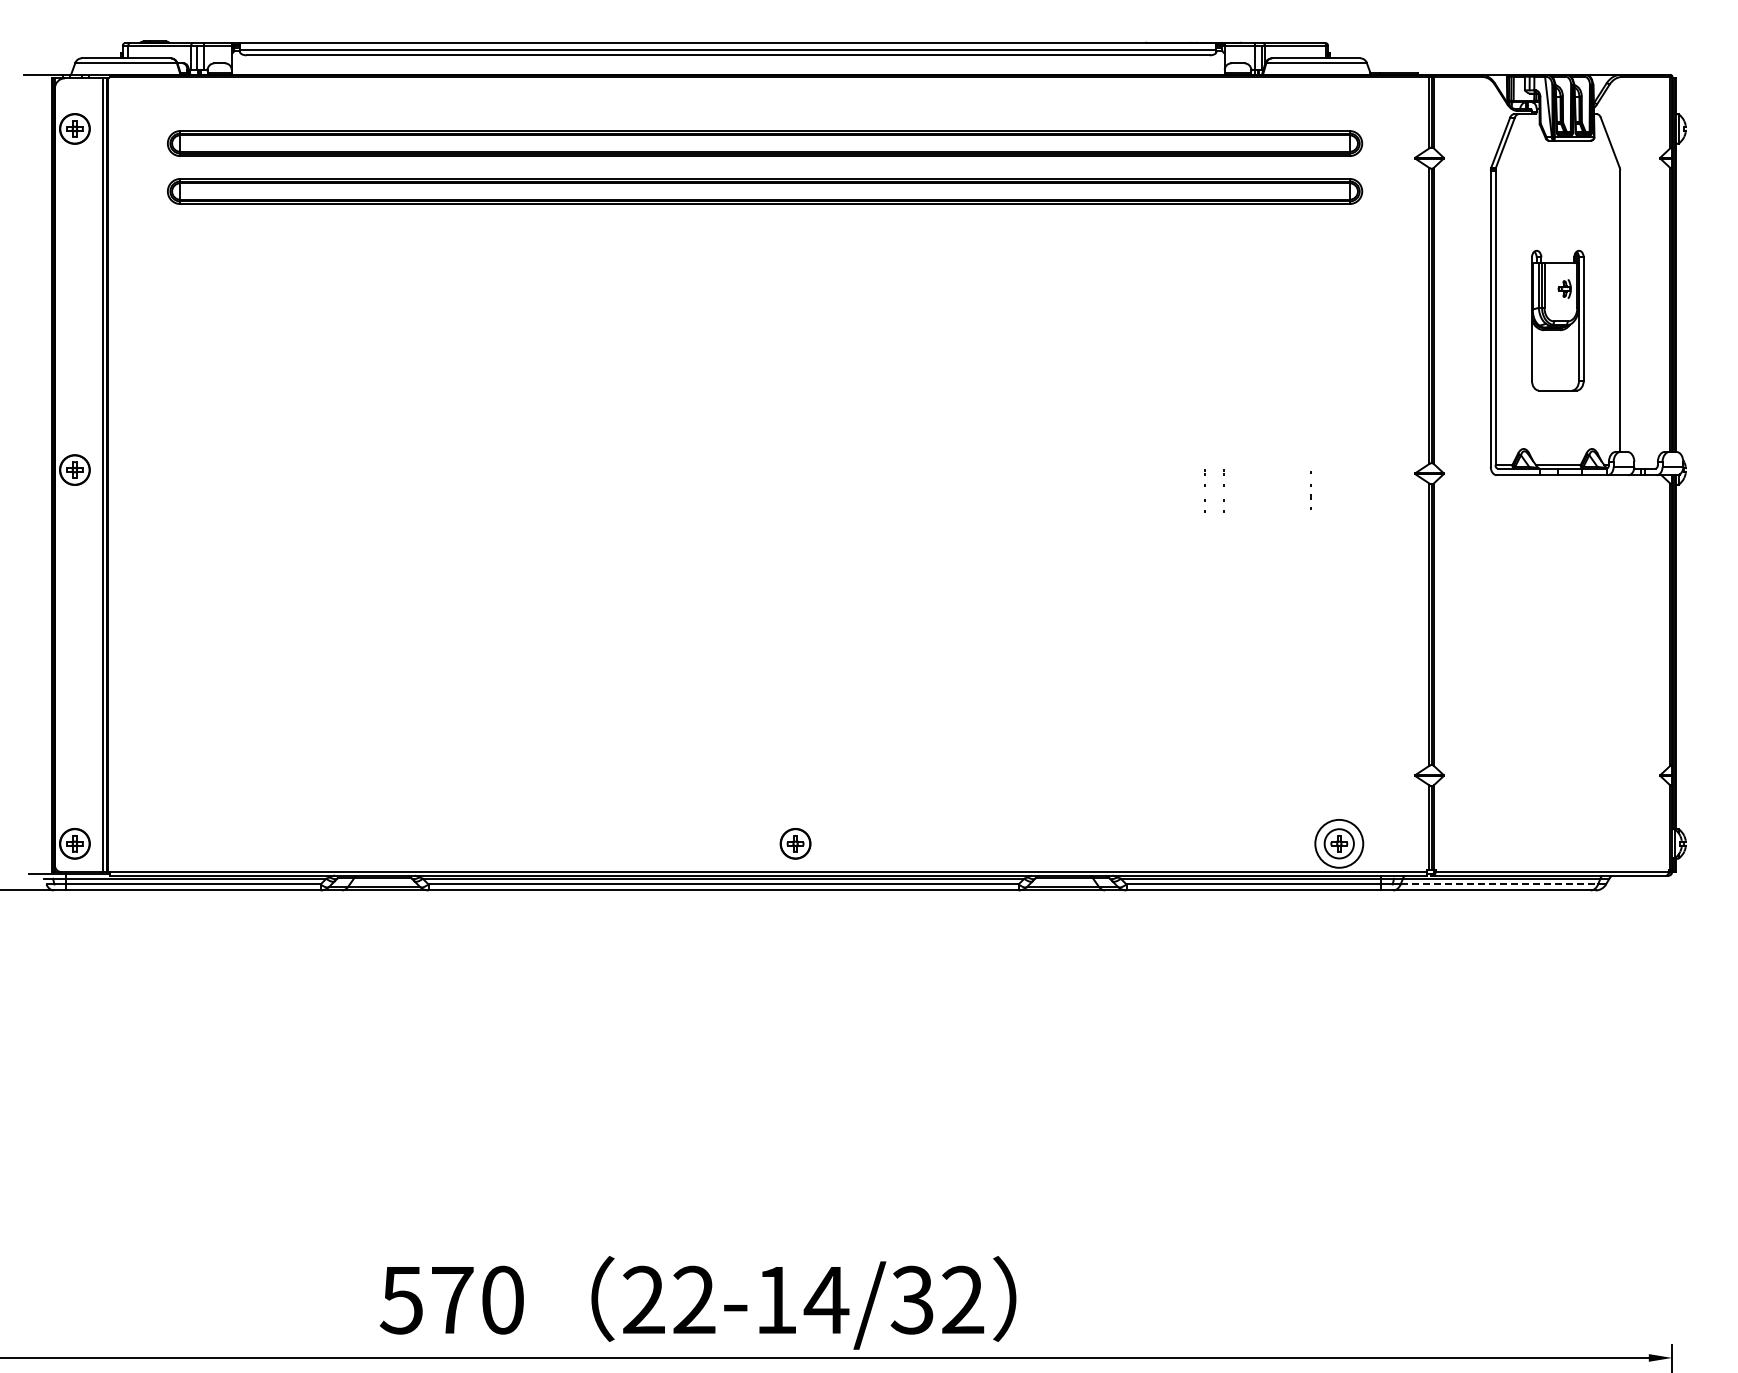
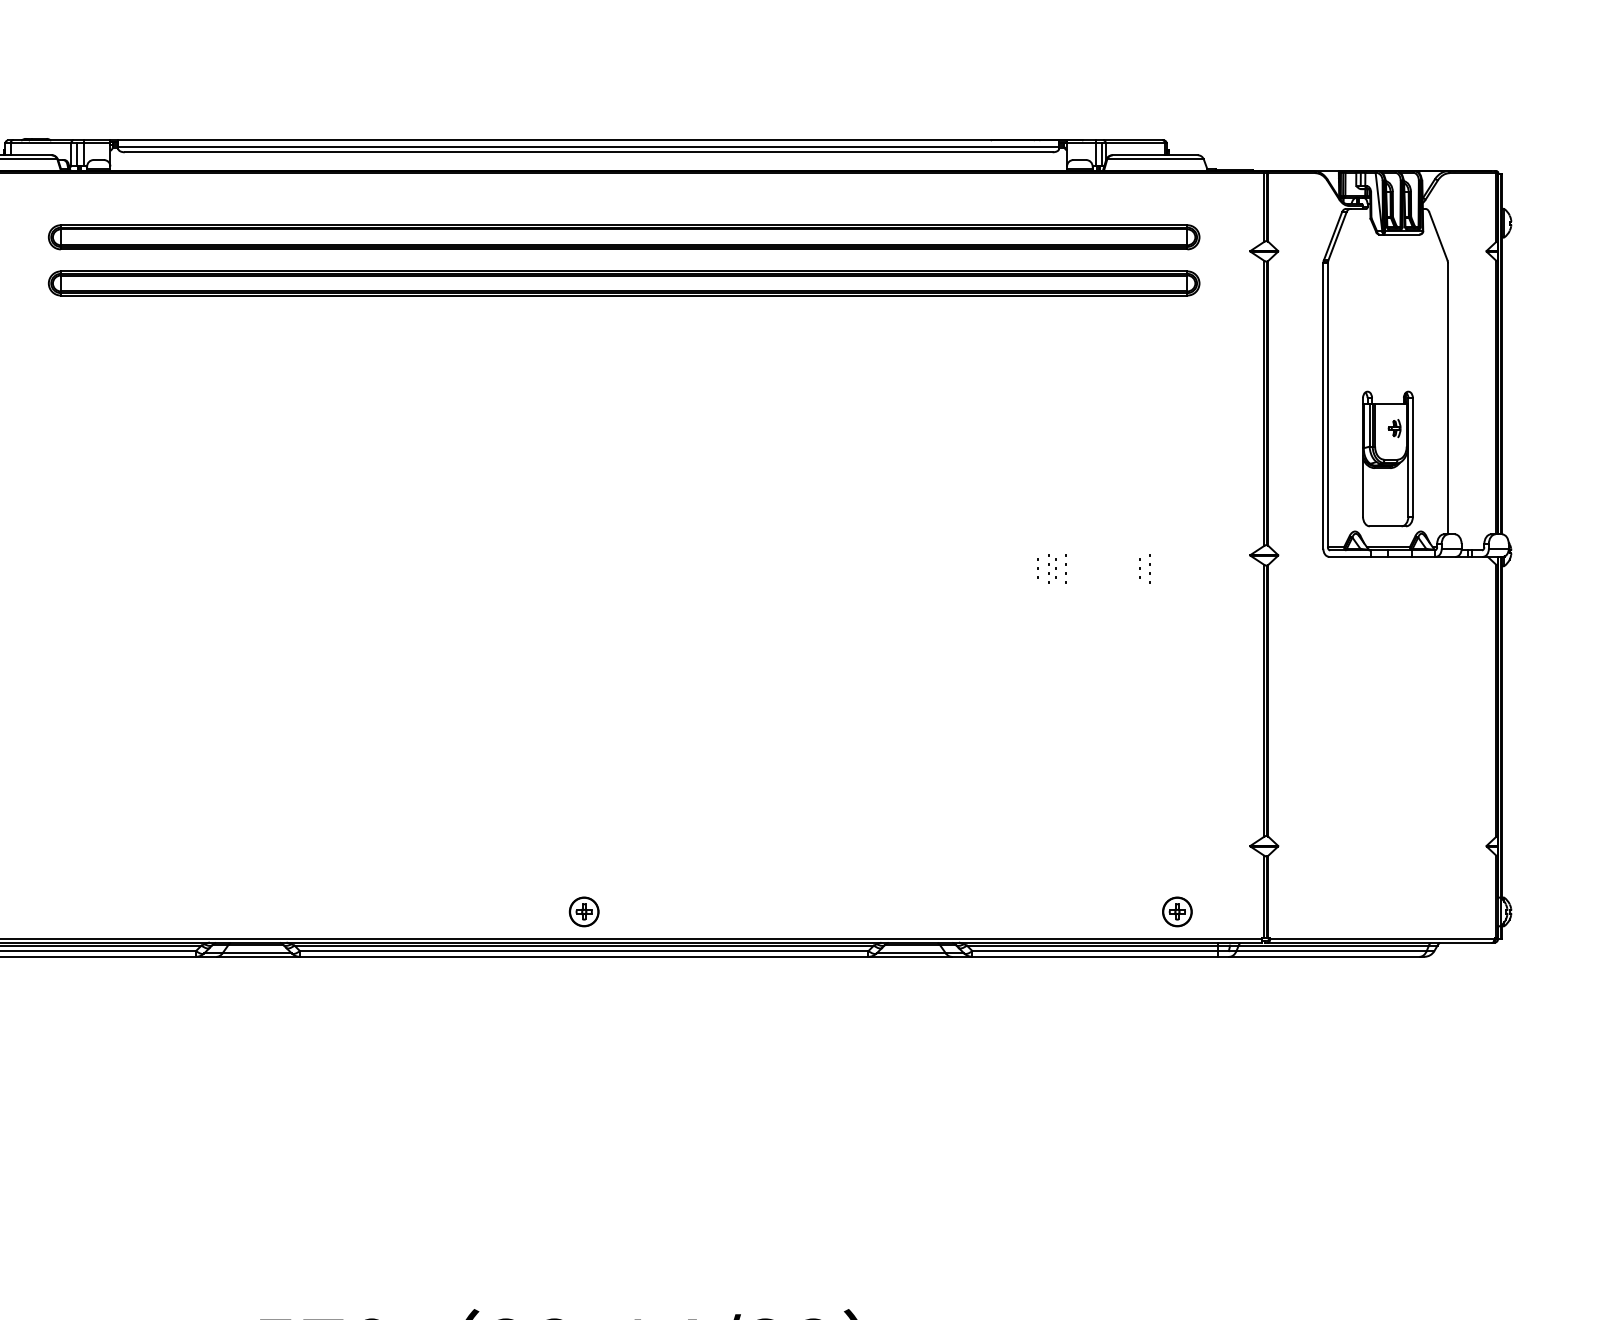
part: (1557, 320) -> (1387, 458), moved
part: (1205, 485) -> (1048, 566), size x0.62
part: (1223, 485) -> (1065, 566), size x0.62
part: (1310, 485) -> (1149, 566), size x0.71
part: (795, 843) -> (584, 911), moved
circle: (1339, 843) -> (1177, 911), size x0.62
line: (1499, 884) -> (1331, 951), dashed -> solid

